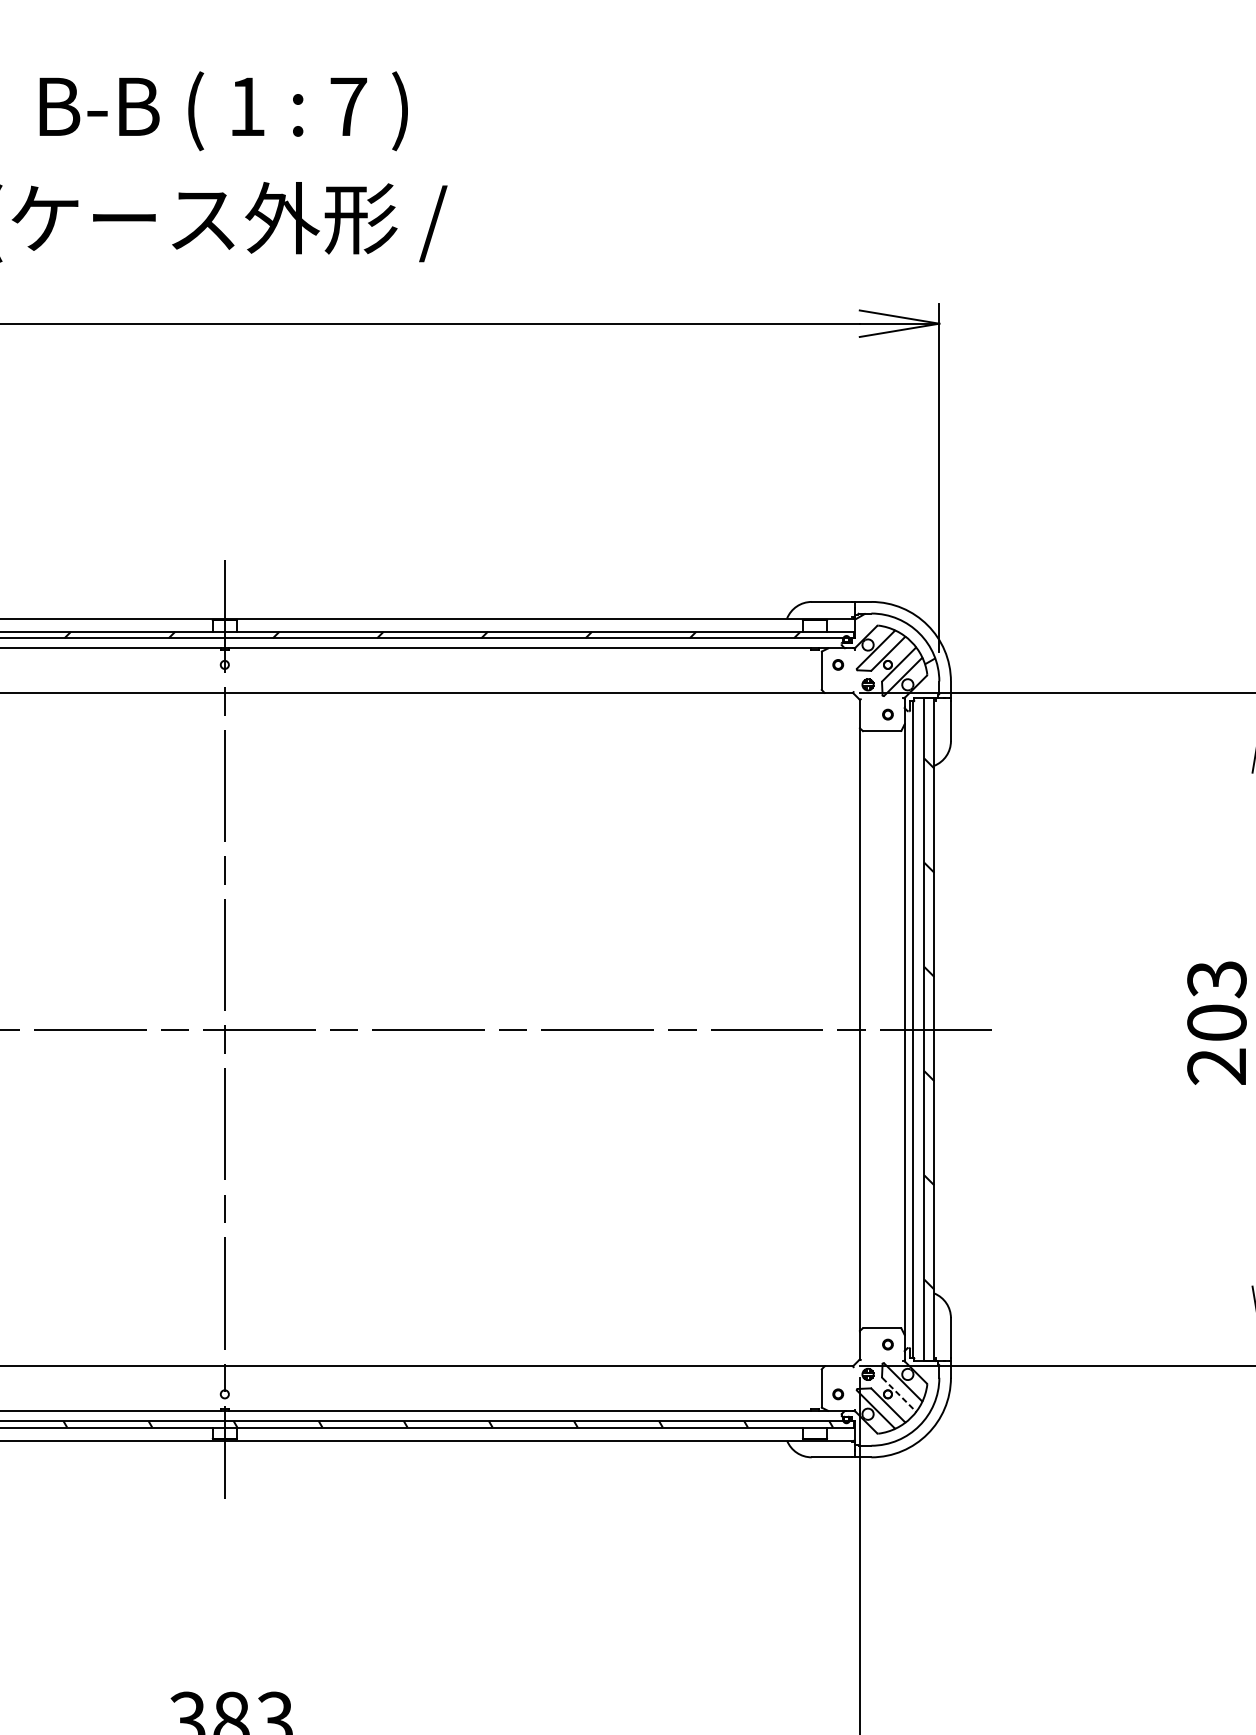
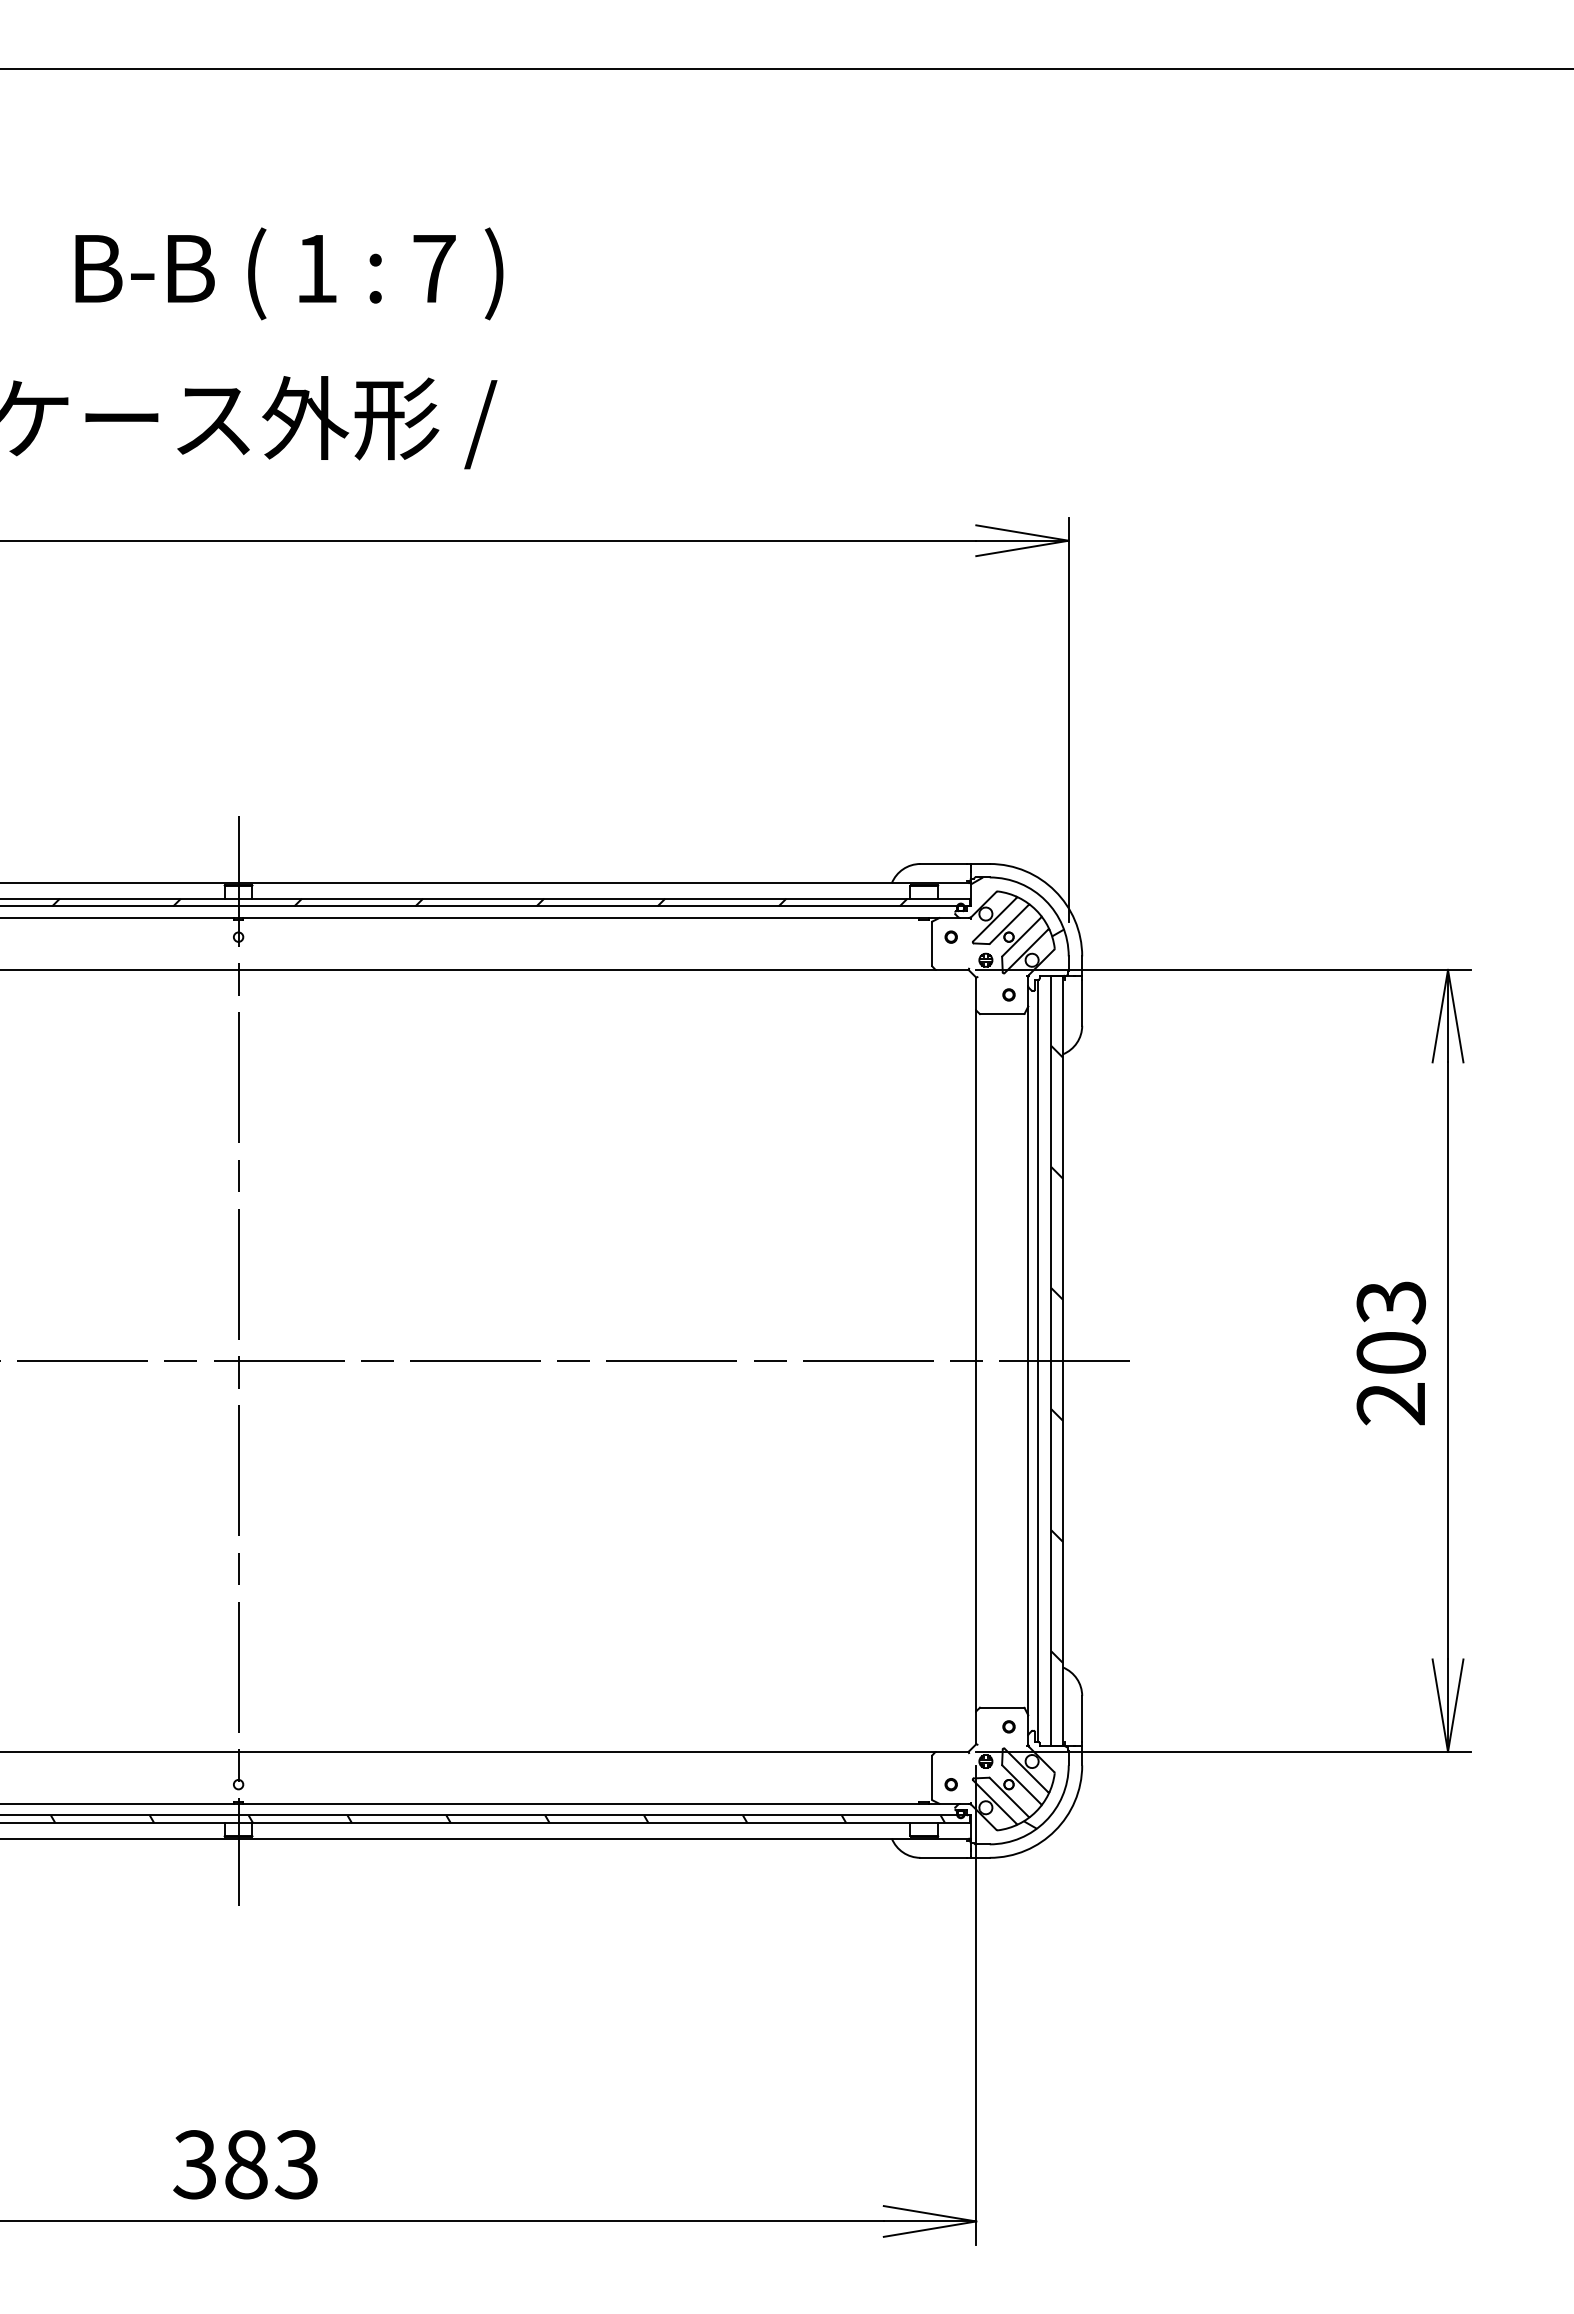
text: (223, 110) -> (289, 273), moved
line: (899, 1395) -> (1022, 1785), dashed -> solid
hatch: (919, 1396) -> (1045, 1787), added

